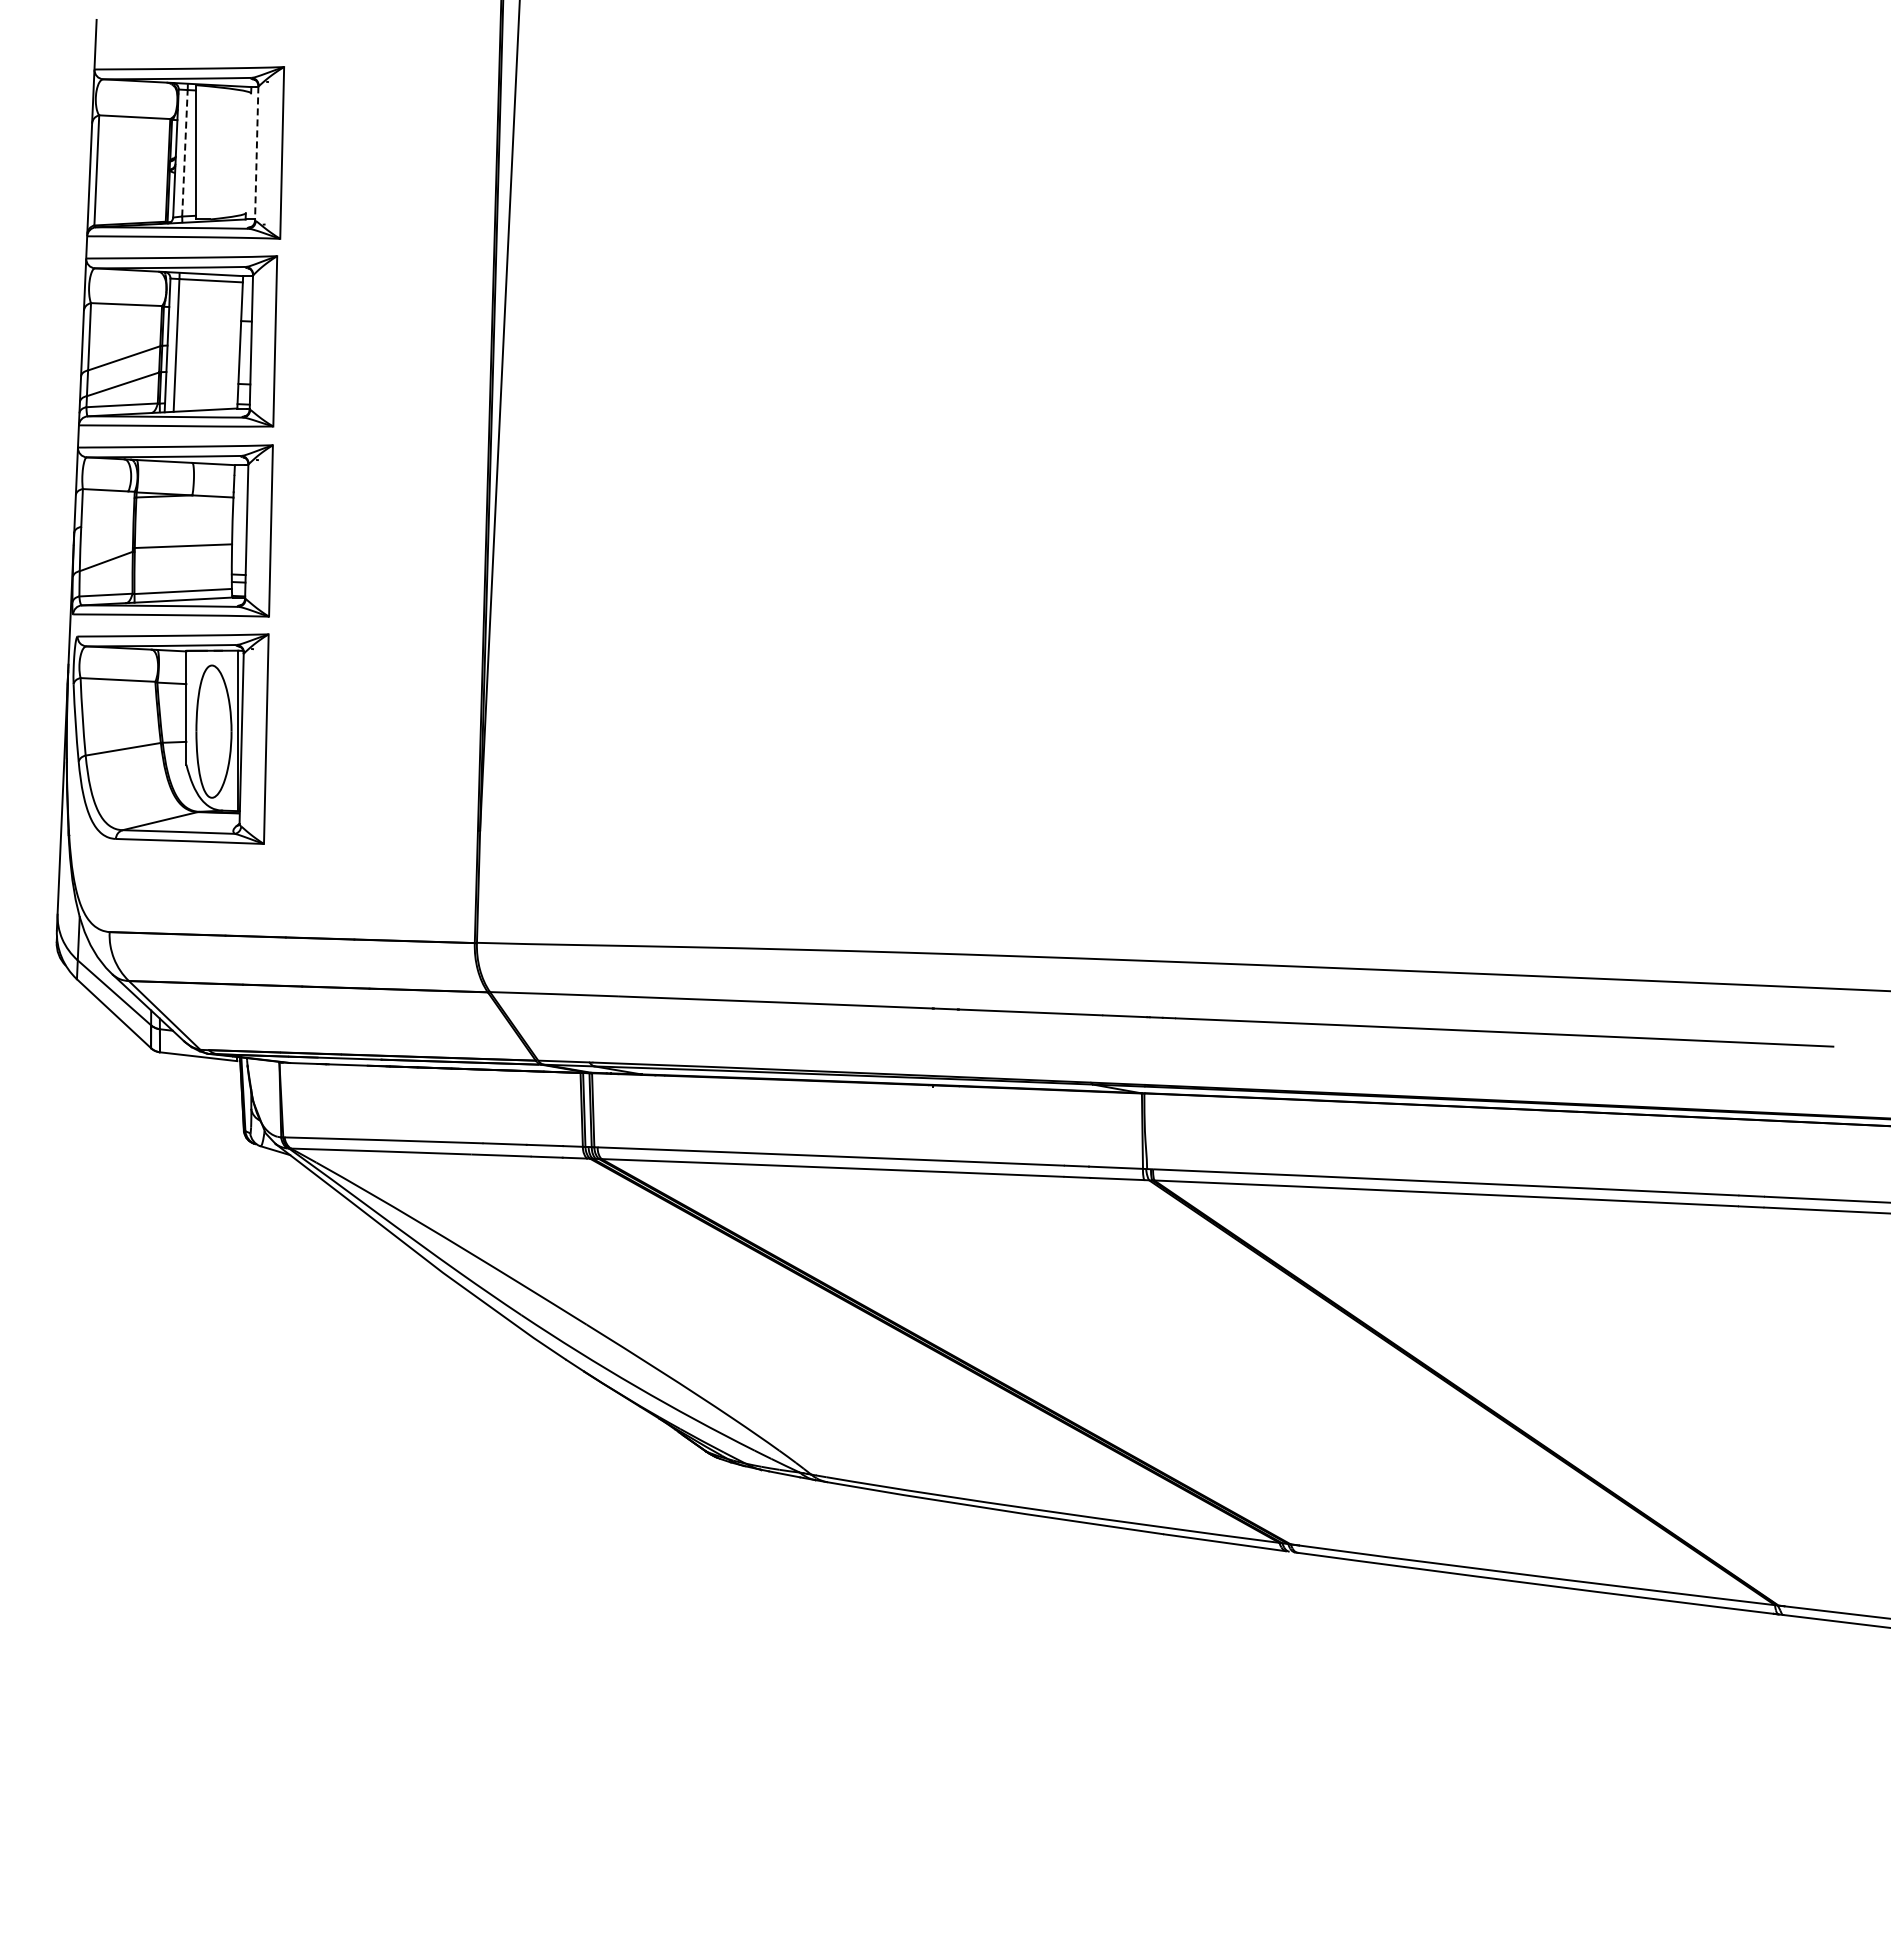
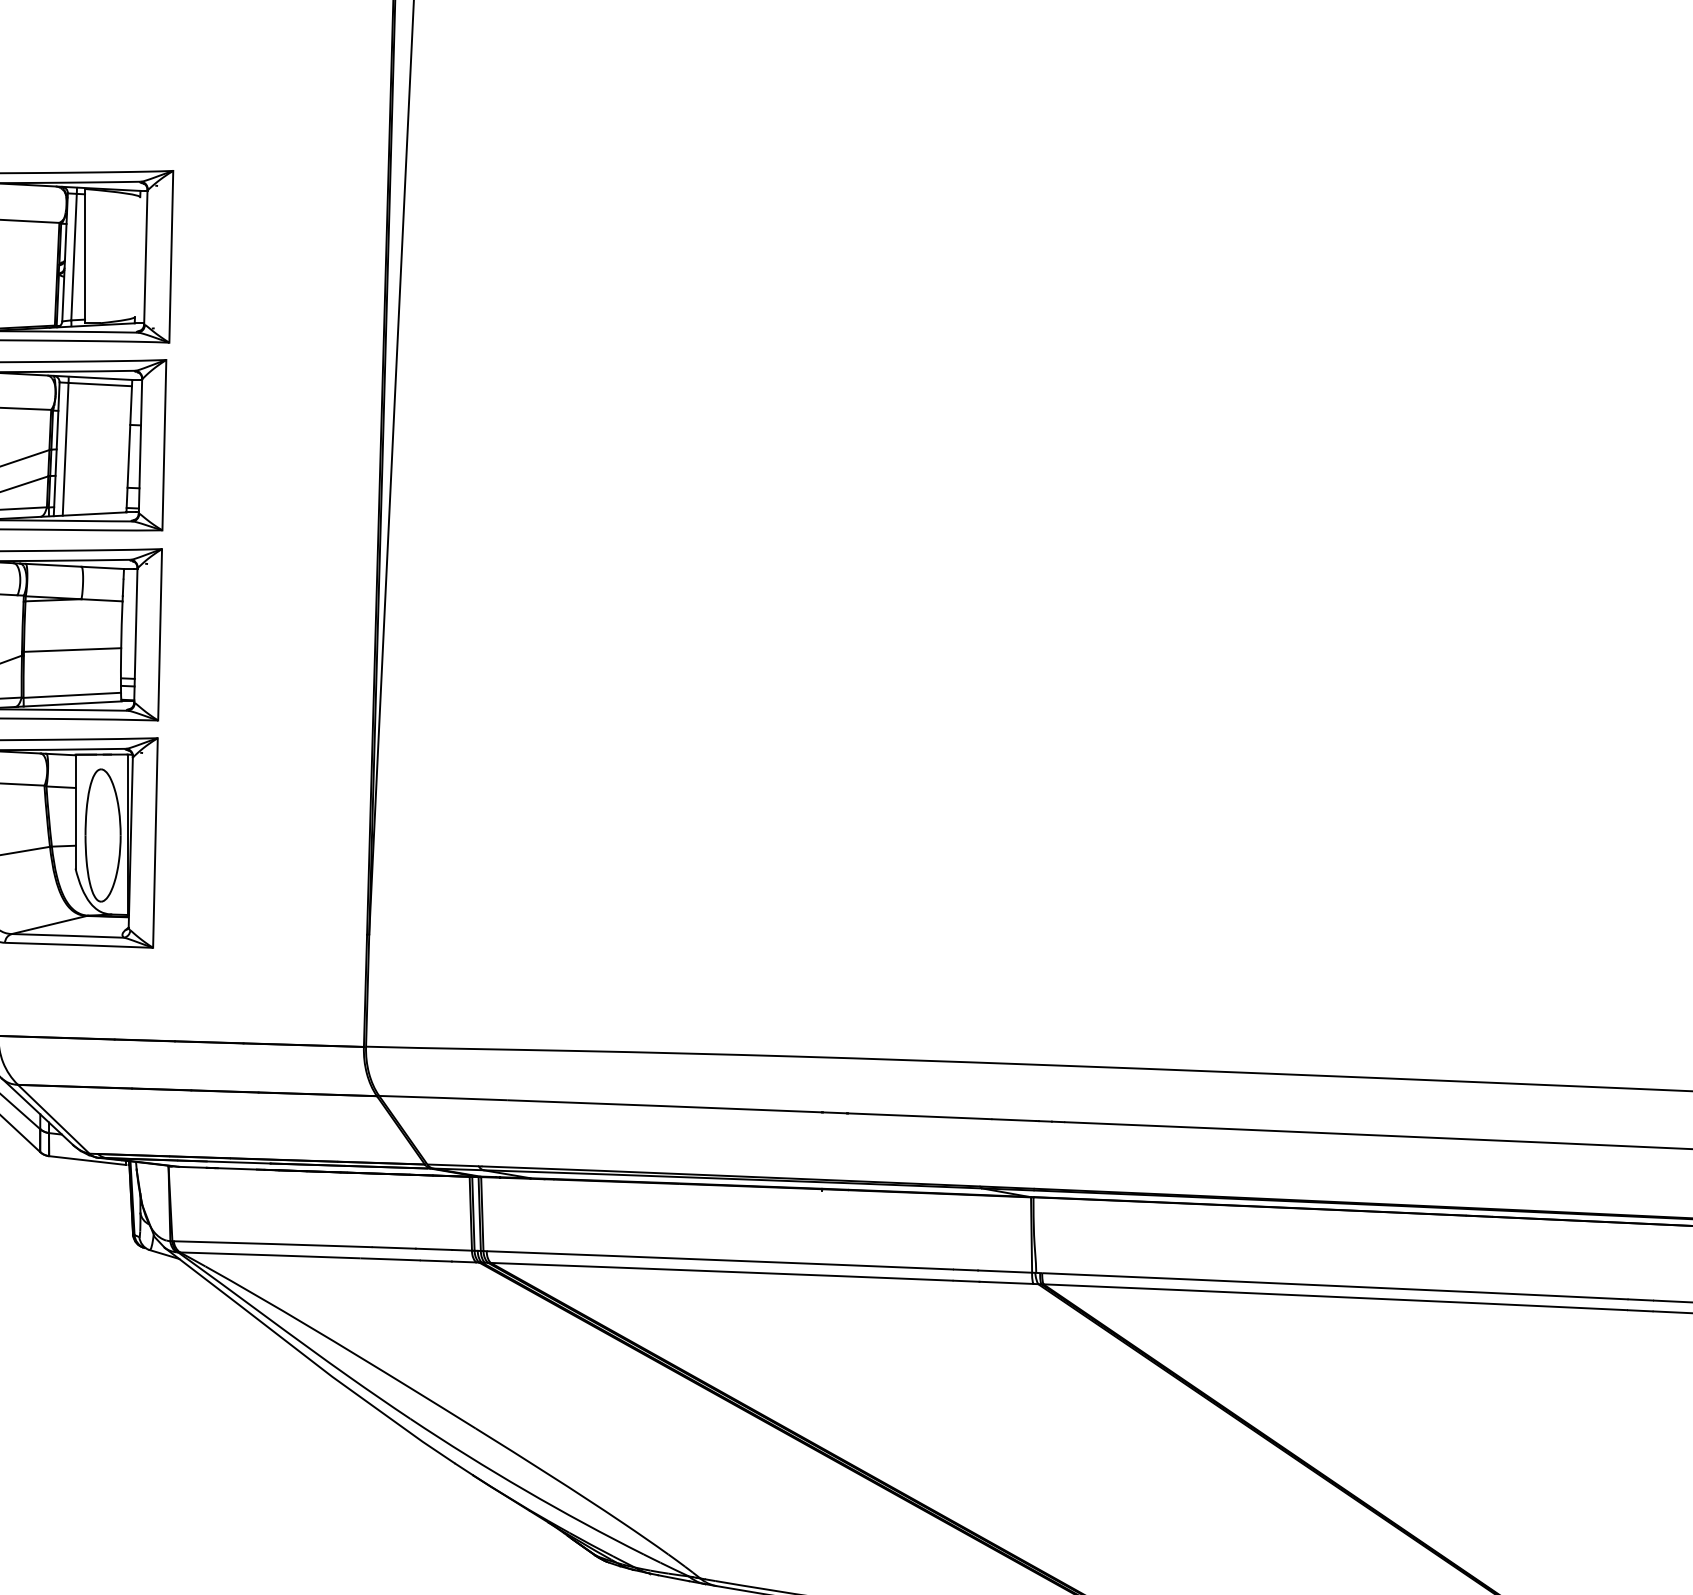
line: (184, 152) -> (73, 256), dashed -> solid
line: (256, 153) -> (145, 257), dashed -> solid

